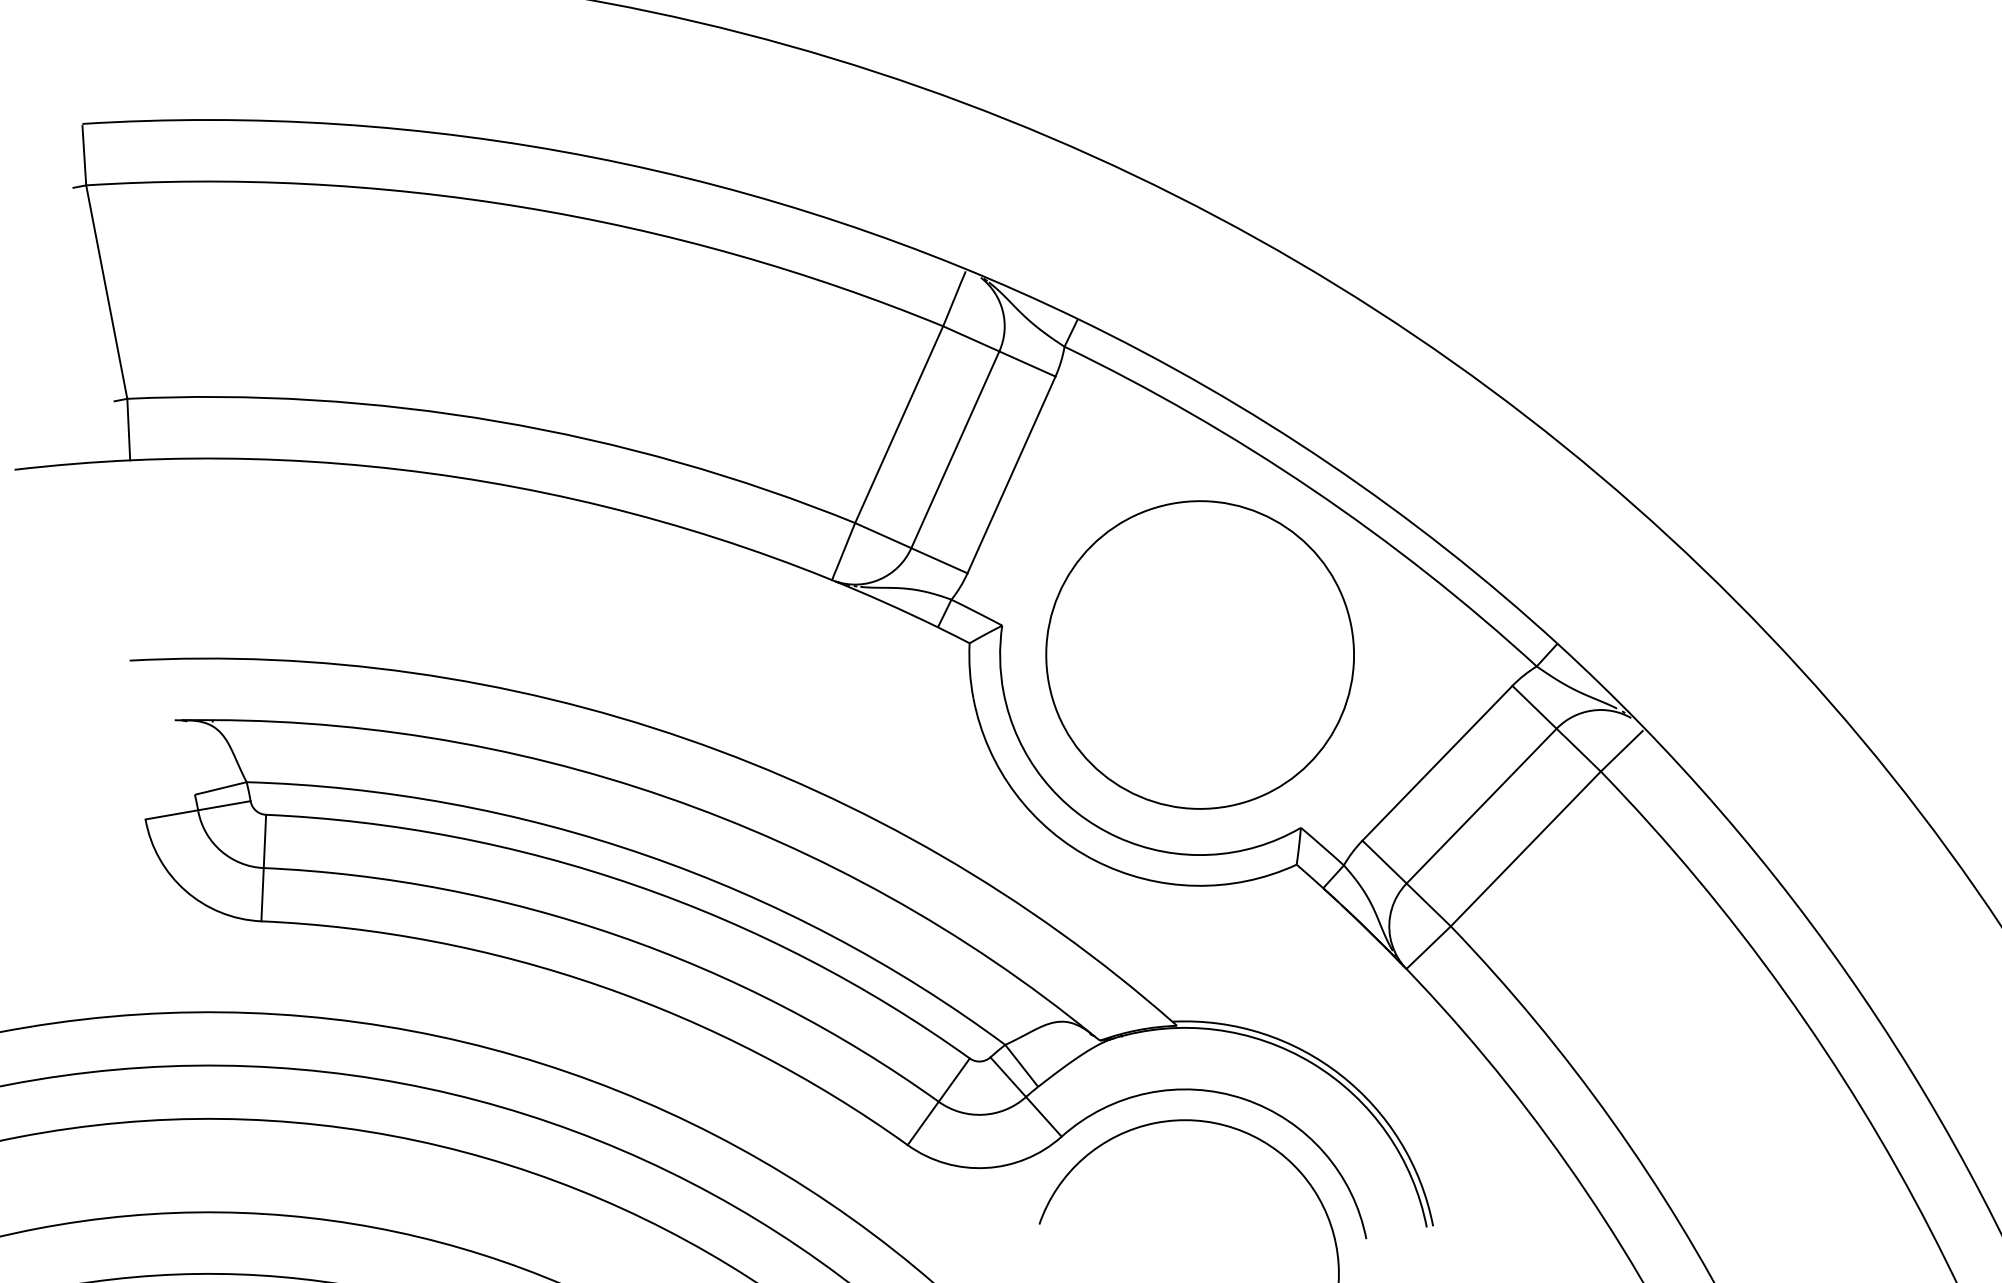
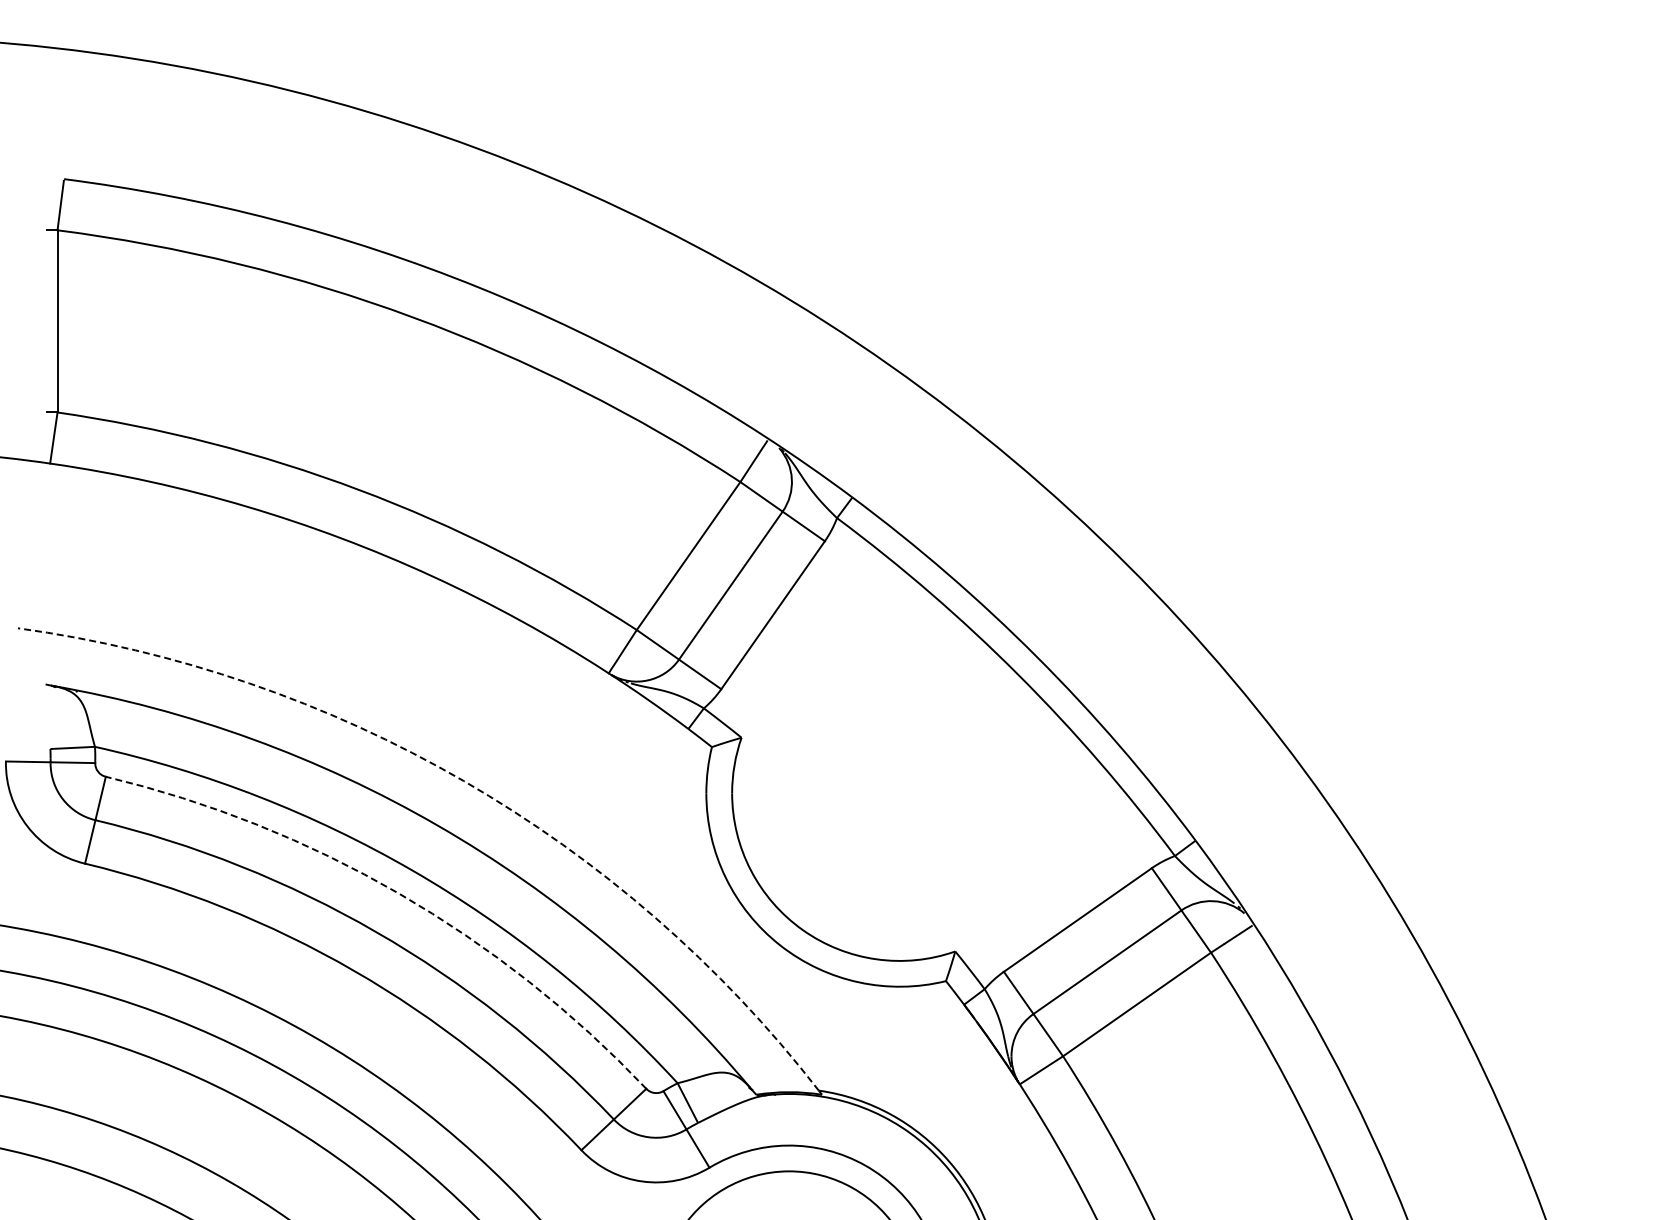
part: (1199, 655) -> (899, 793), removed
arc: (686, 739) -> (463, 781), solid -> dashed
arc: (635, 885) -> (398, 893), solid -> dashed

